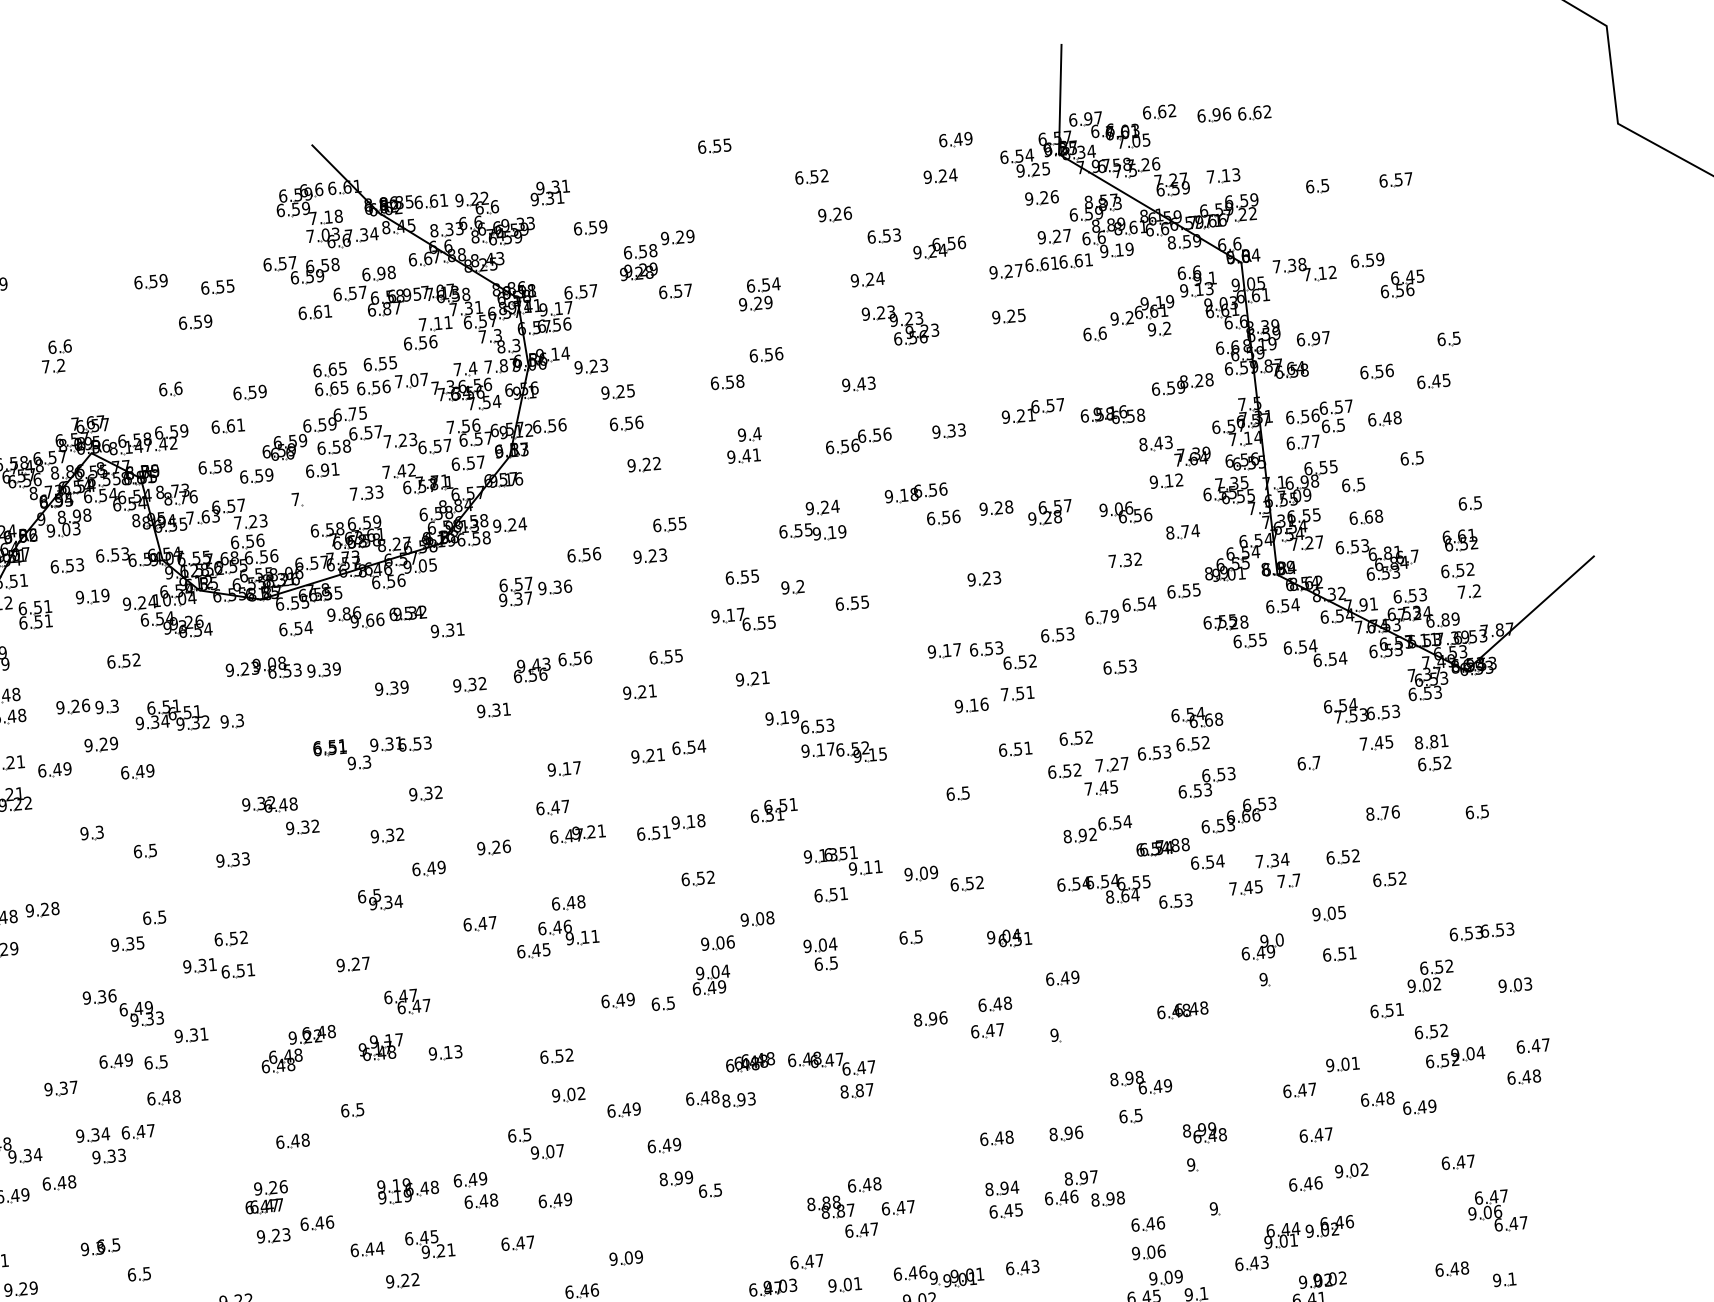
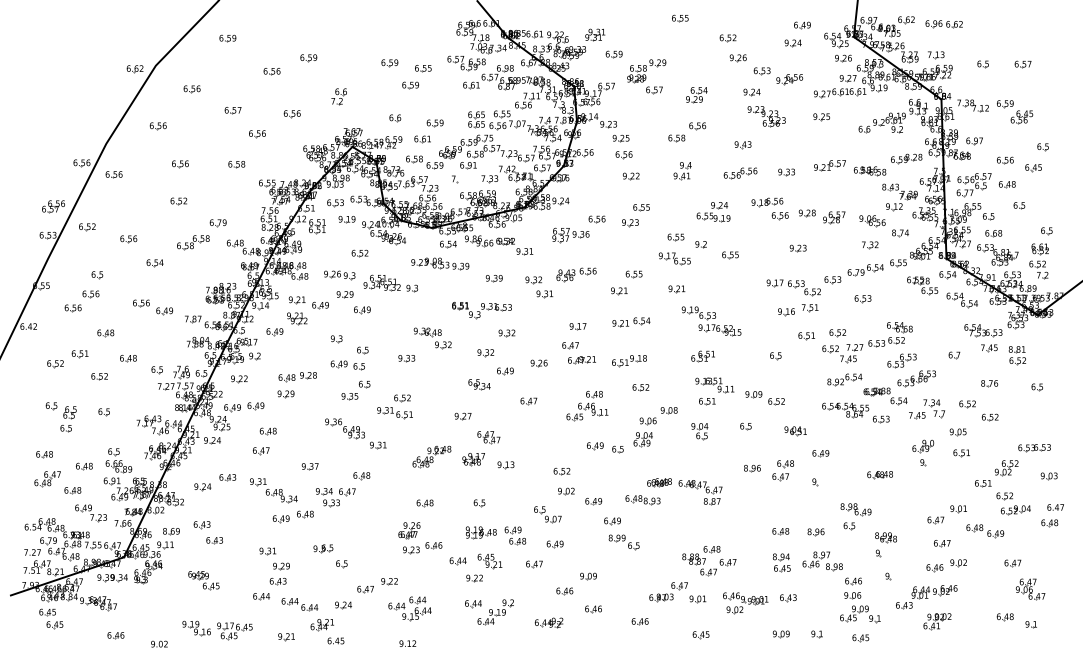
part: (772, 810) -> (702, 356), moved
part: (556, 928) -> (587, 406), moved
part: (132, 1062) -> (347, 365), moved
part: (352, 1111) -> (479, 503), moved

